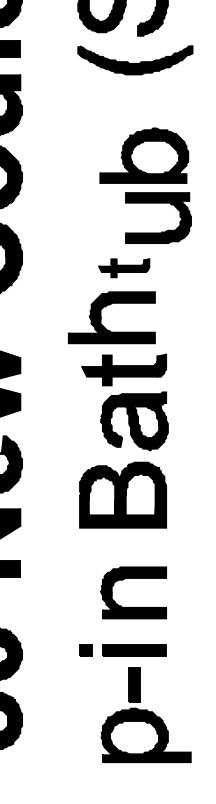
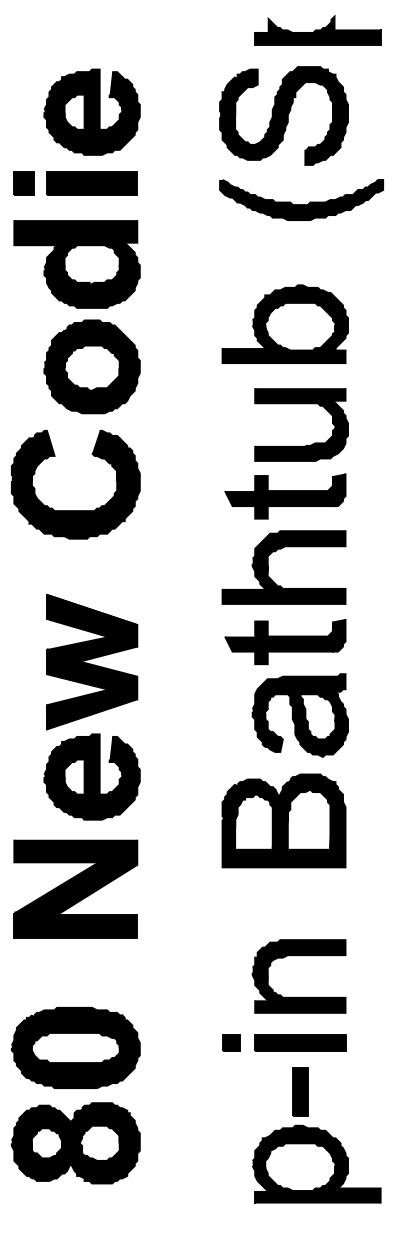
part: (143, 155) -> (284, 323), moved
part: (158, 203) -> (301, 404), moved
part: (124, 267) -> (285, 496), size x1.67
part: (100, 317) -> (268, 567), moved
part: (133, 578) -> (298, 956), moved

